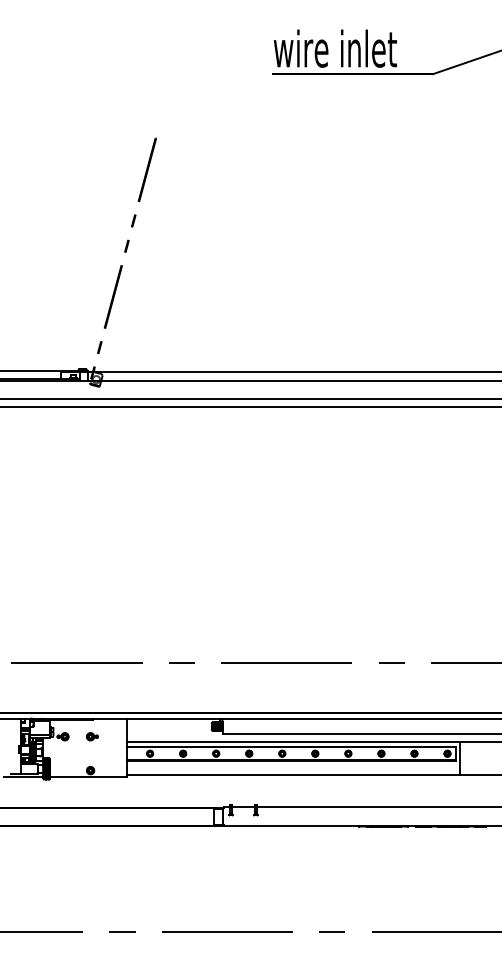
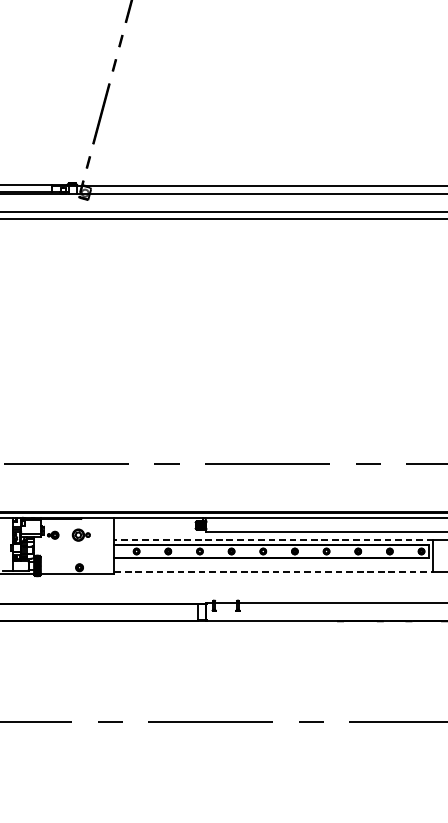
part: (92, 736) -> (81, 535), size x1.6
line: (292, 742) -> (273, 540), solid -> dashed
line: (293, 775) -> (274, 572), solid -> dashed

